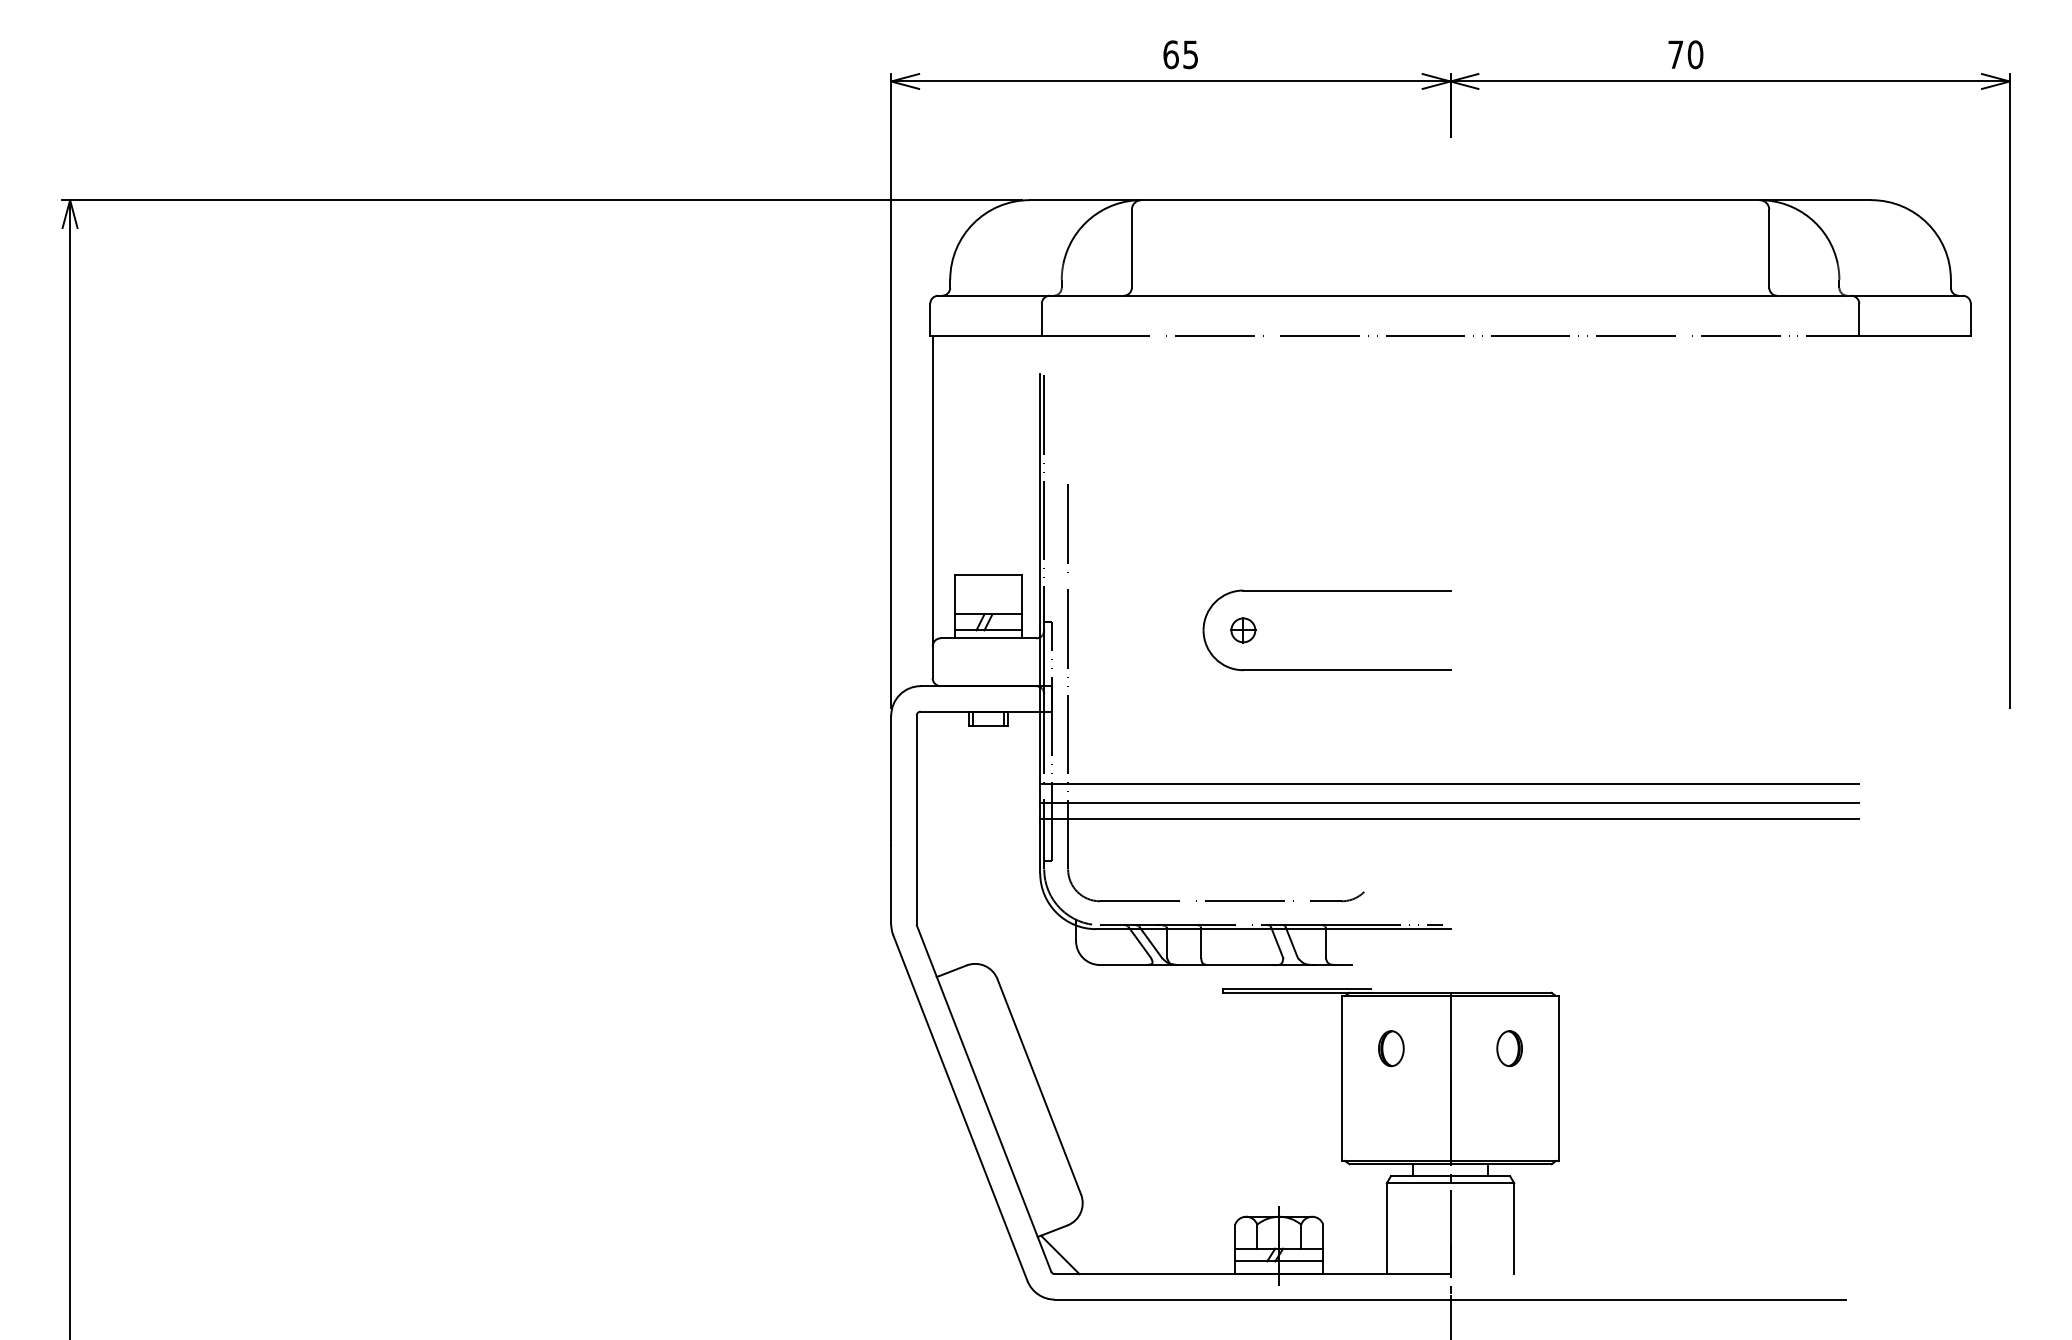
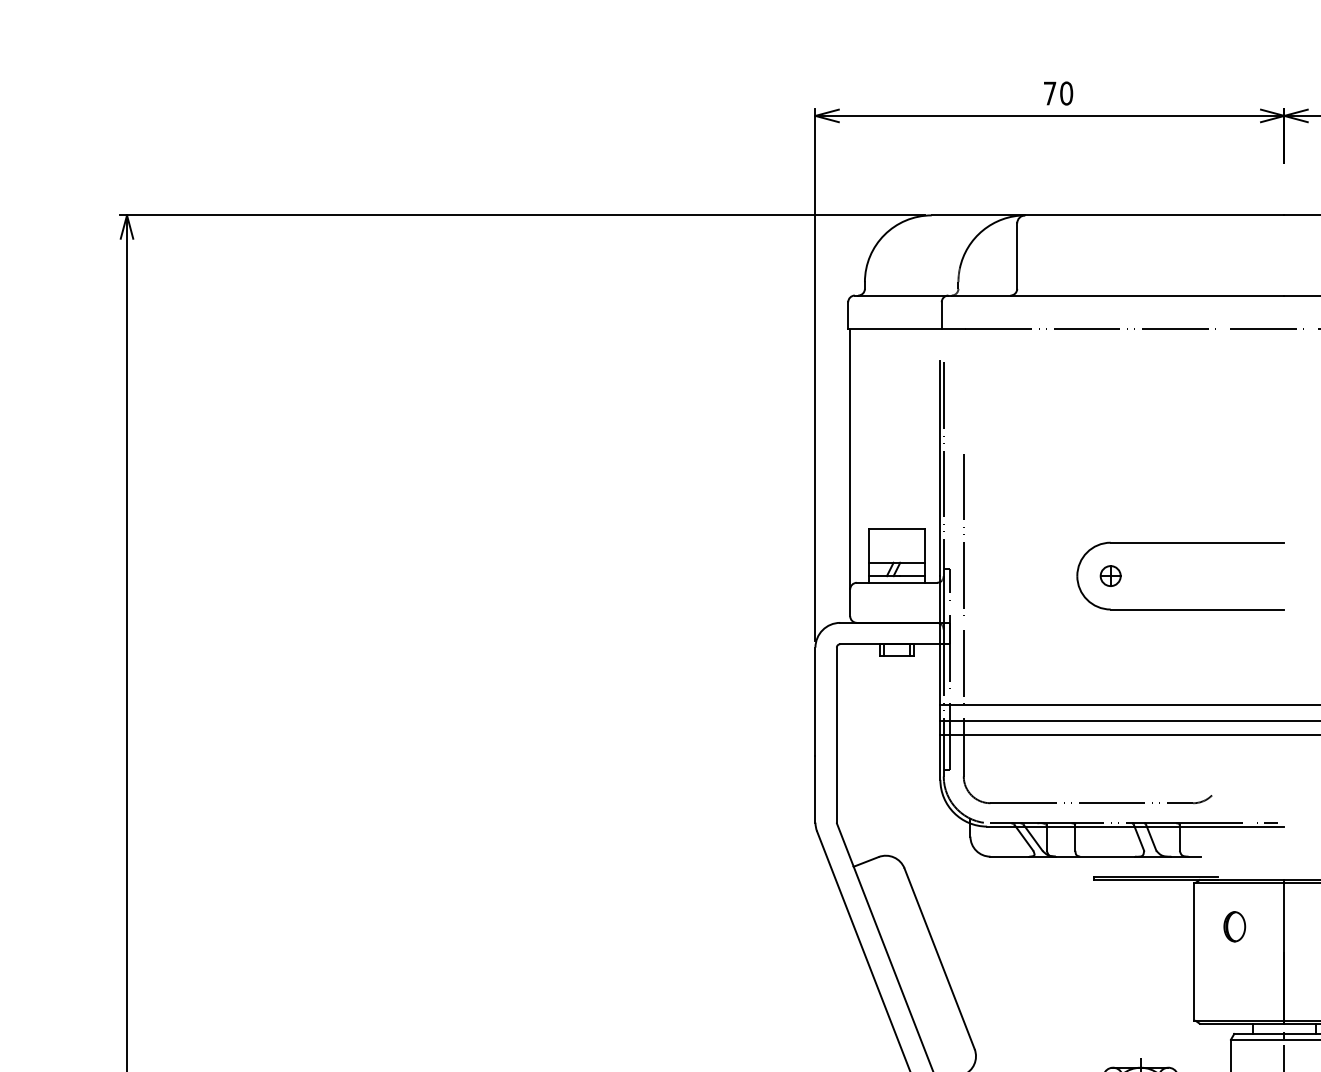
text: (1180, 54) -> (1057, 93), 65 -> 70

